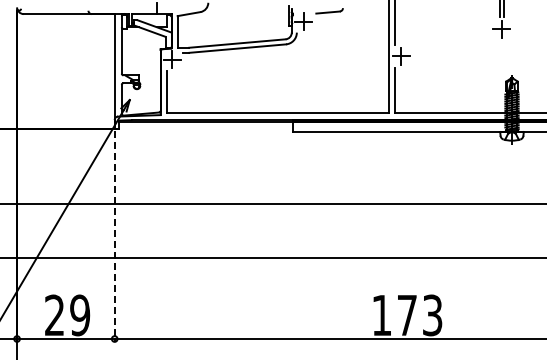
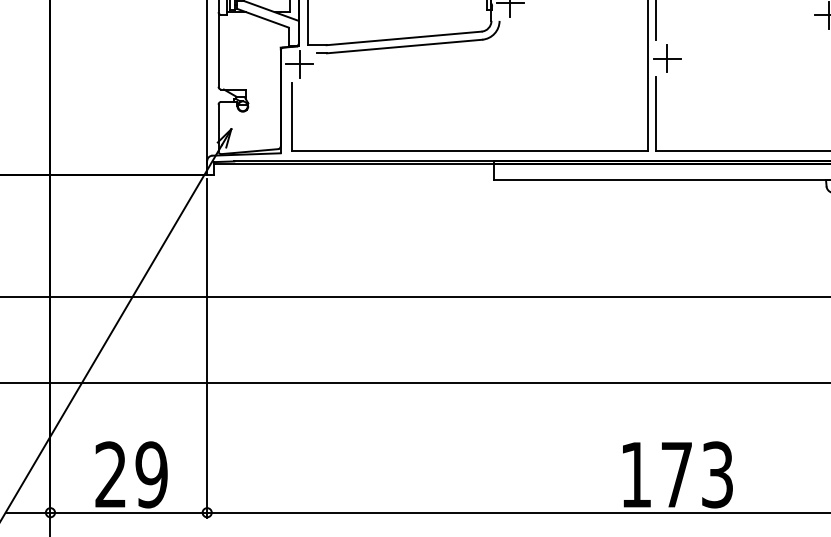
line: (114, 236) -> (206, 348), dashed -> solid

